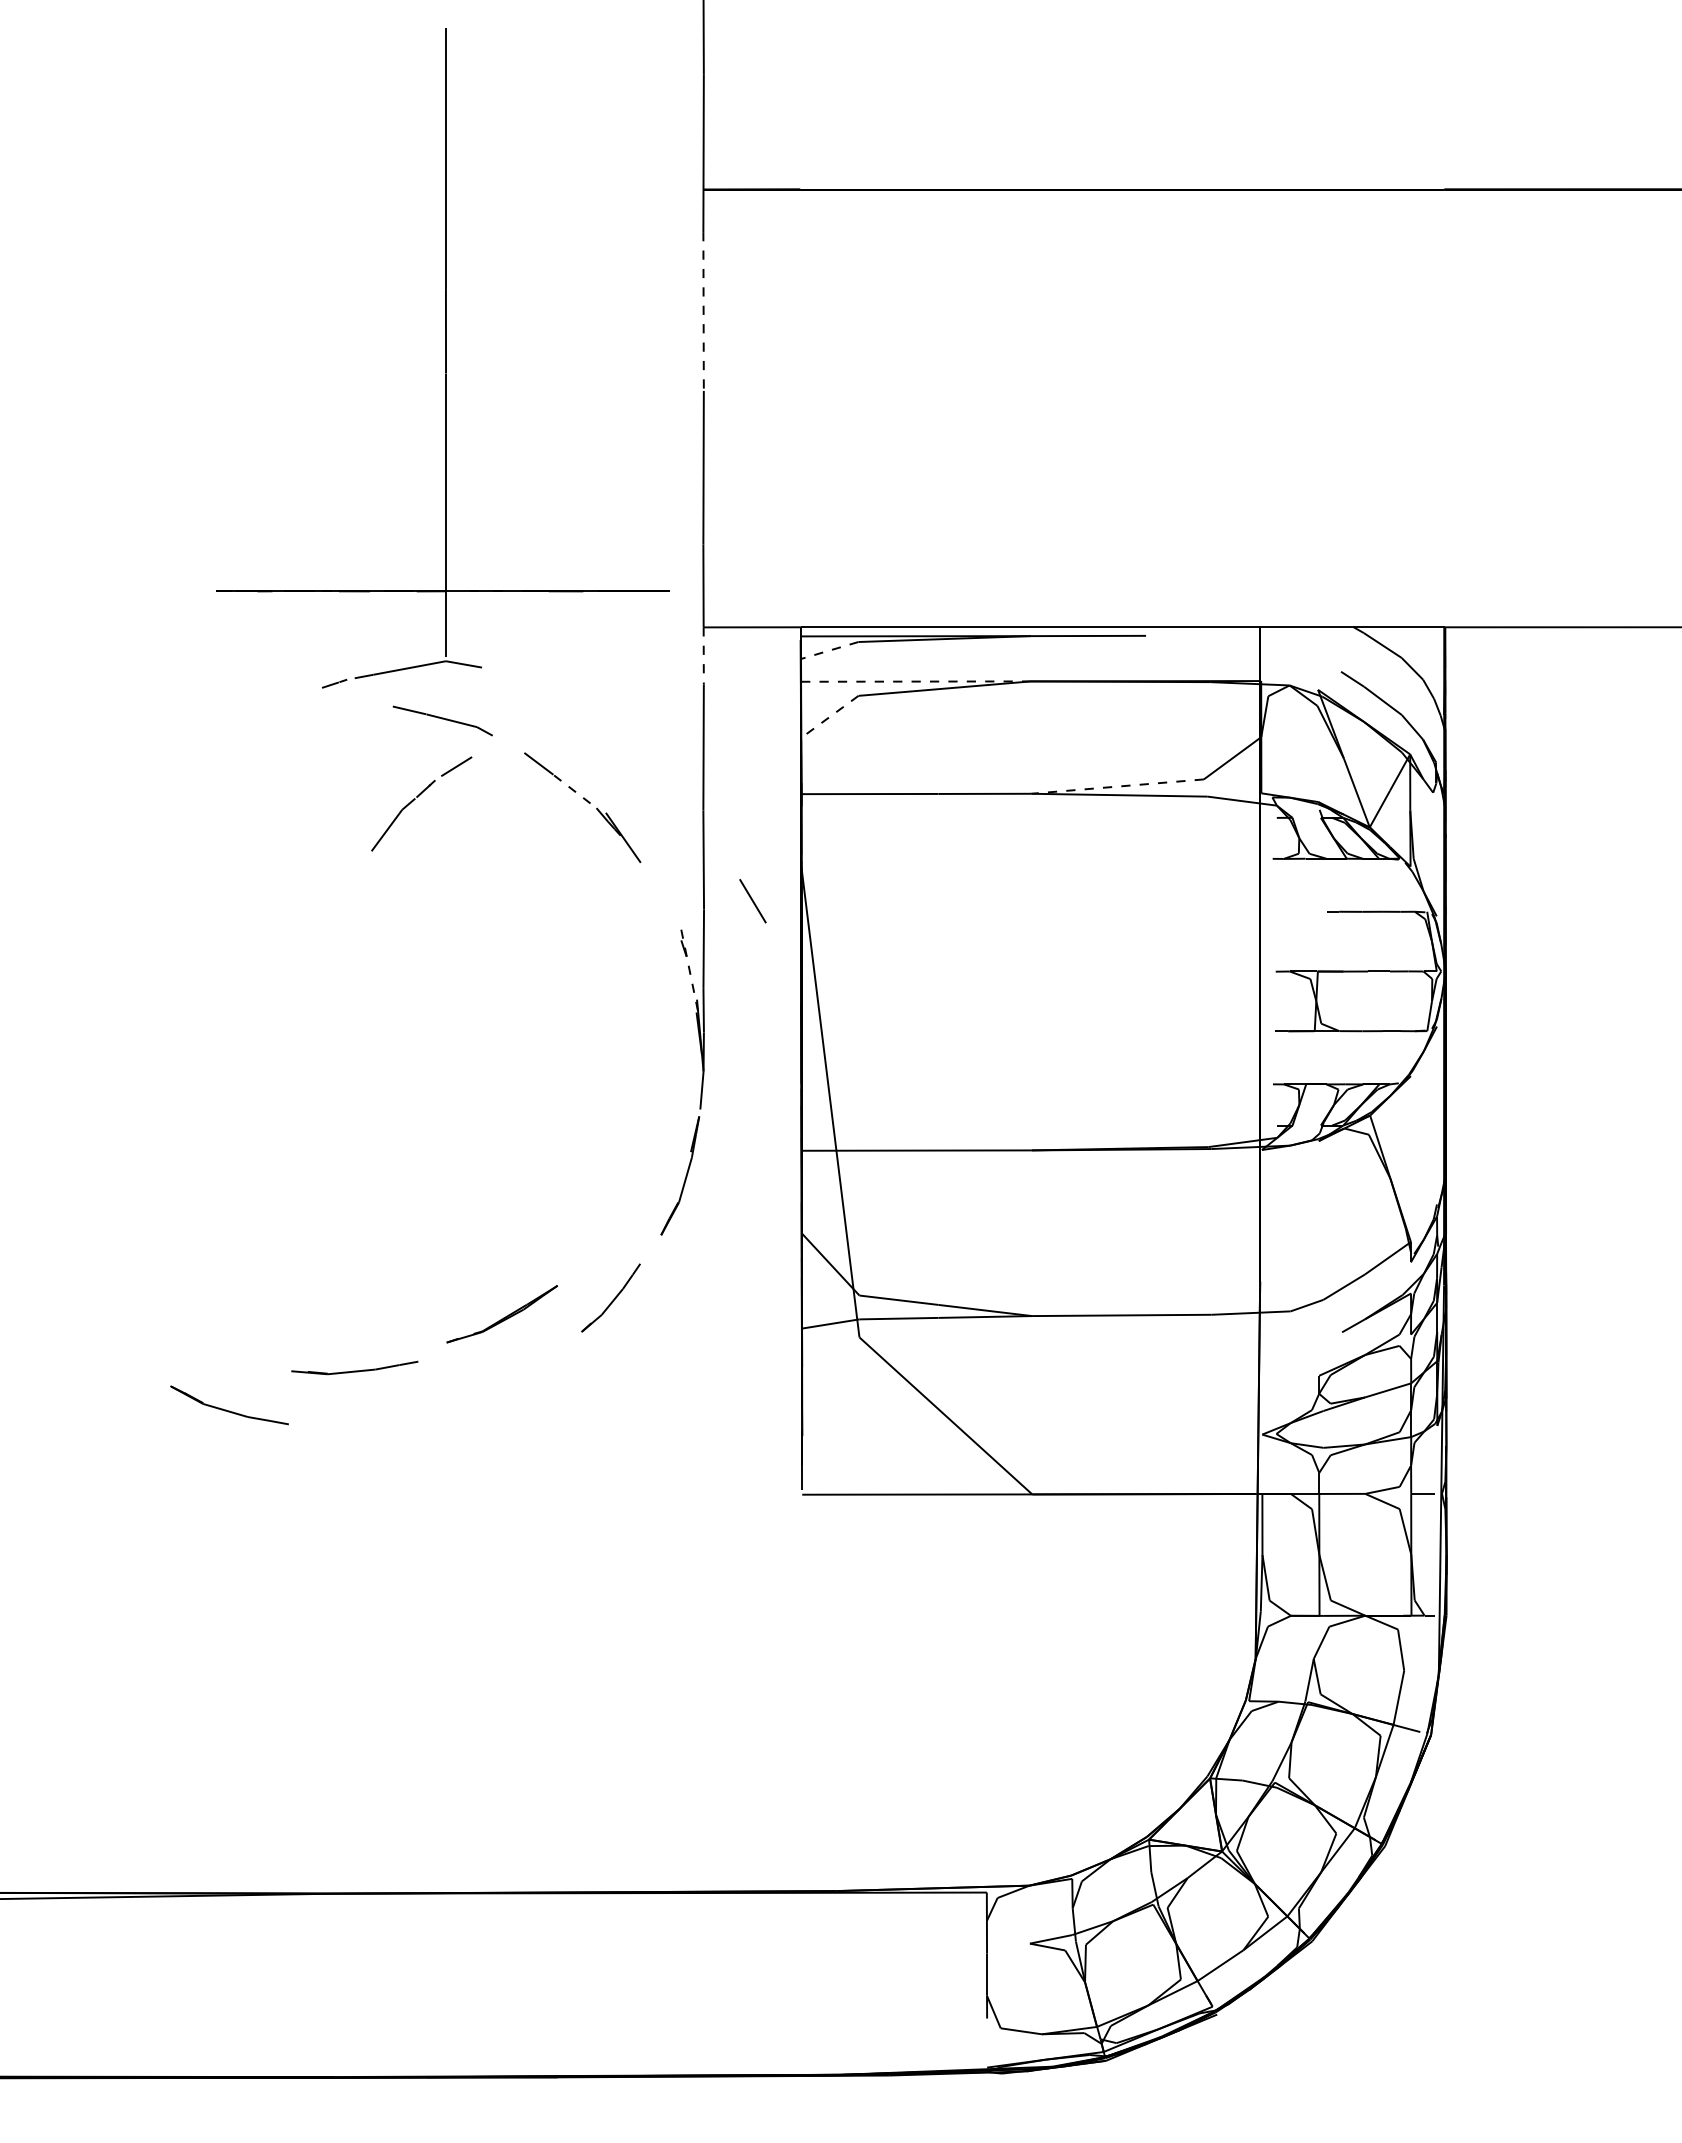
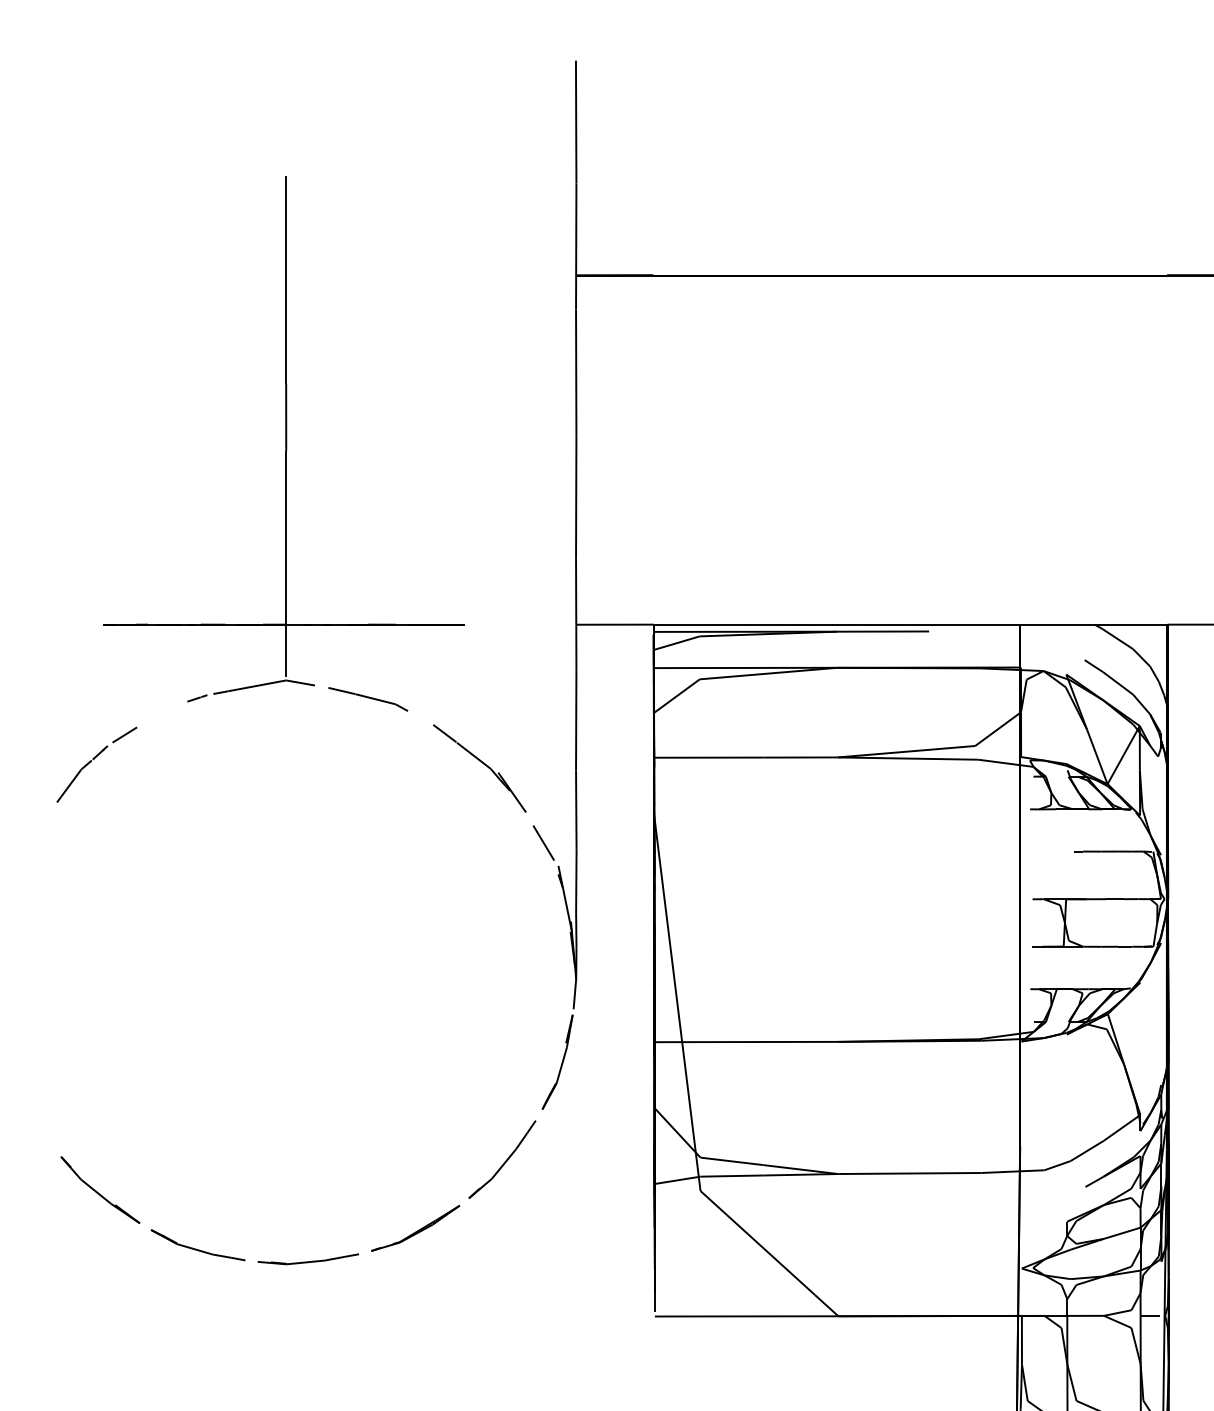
line: (703, 312) -> (576, 373), dashed -> solid
part: (442, 358) -> (283, 438), moved
line: (829, 650) -> (676, 643), dashed -> solid
line: (703, 655) -> (576, 647), dashed -> solid
line: (916, 681) -> (746, 667), dashed -> solid
line: (829, 716) -> (676, 695), dashed -> solid
line: (1117, 786) -> (906, 751), dashed -> solid
line: (575, 791) -> (474, 755), dashed -> solid
part: (418, 797) -> (94, 759), moved
line: (752, 901) -> (543, 843), moved
line: (689, 970) -> (564, 898), dashed -> solid
part: (610, 1297) -> (501, 1159), size x1.43
part: (501, 1314) -> (415, 1228), moved
part: (106, 1335) -> (99, 1189), added
part: (354, 1367) -> (308, 1258), moved

